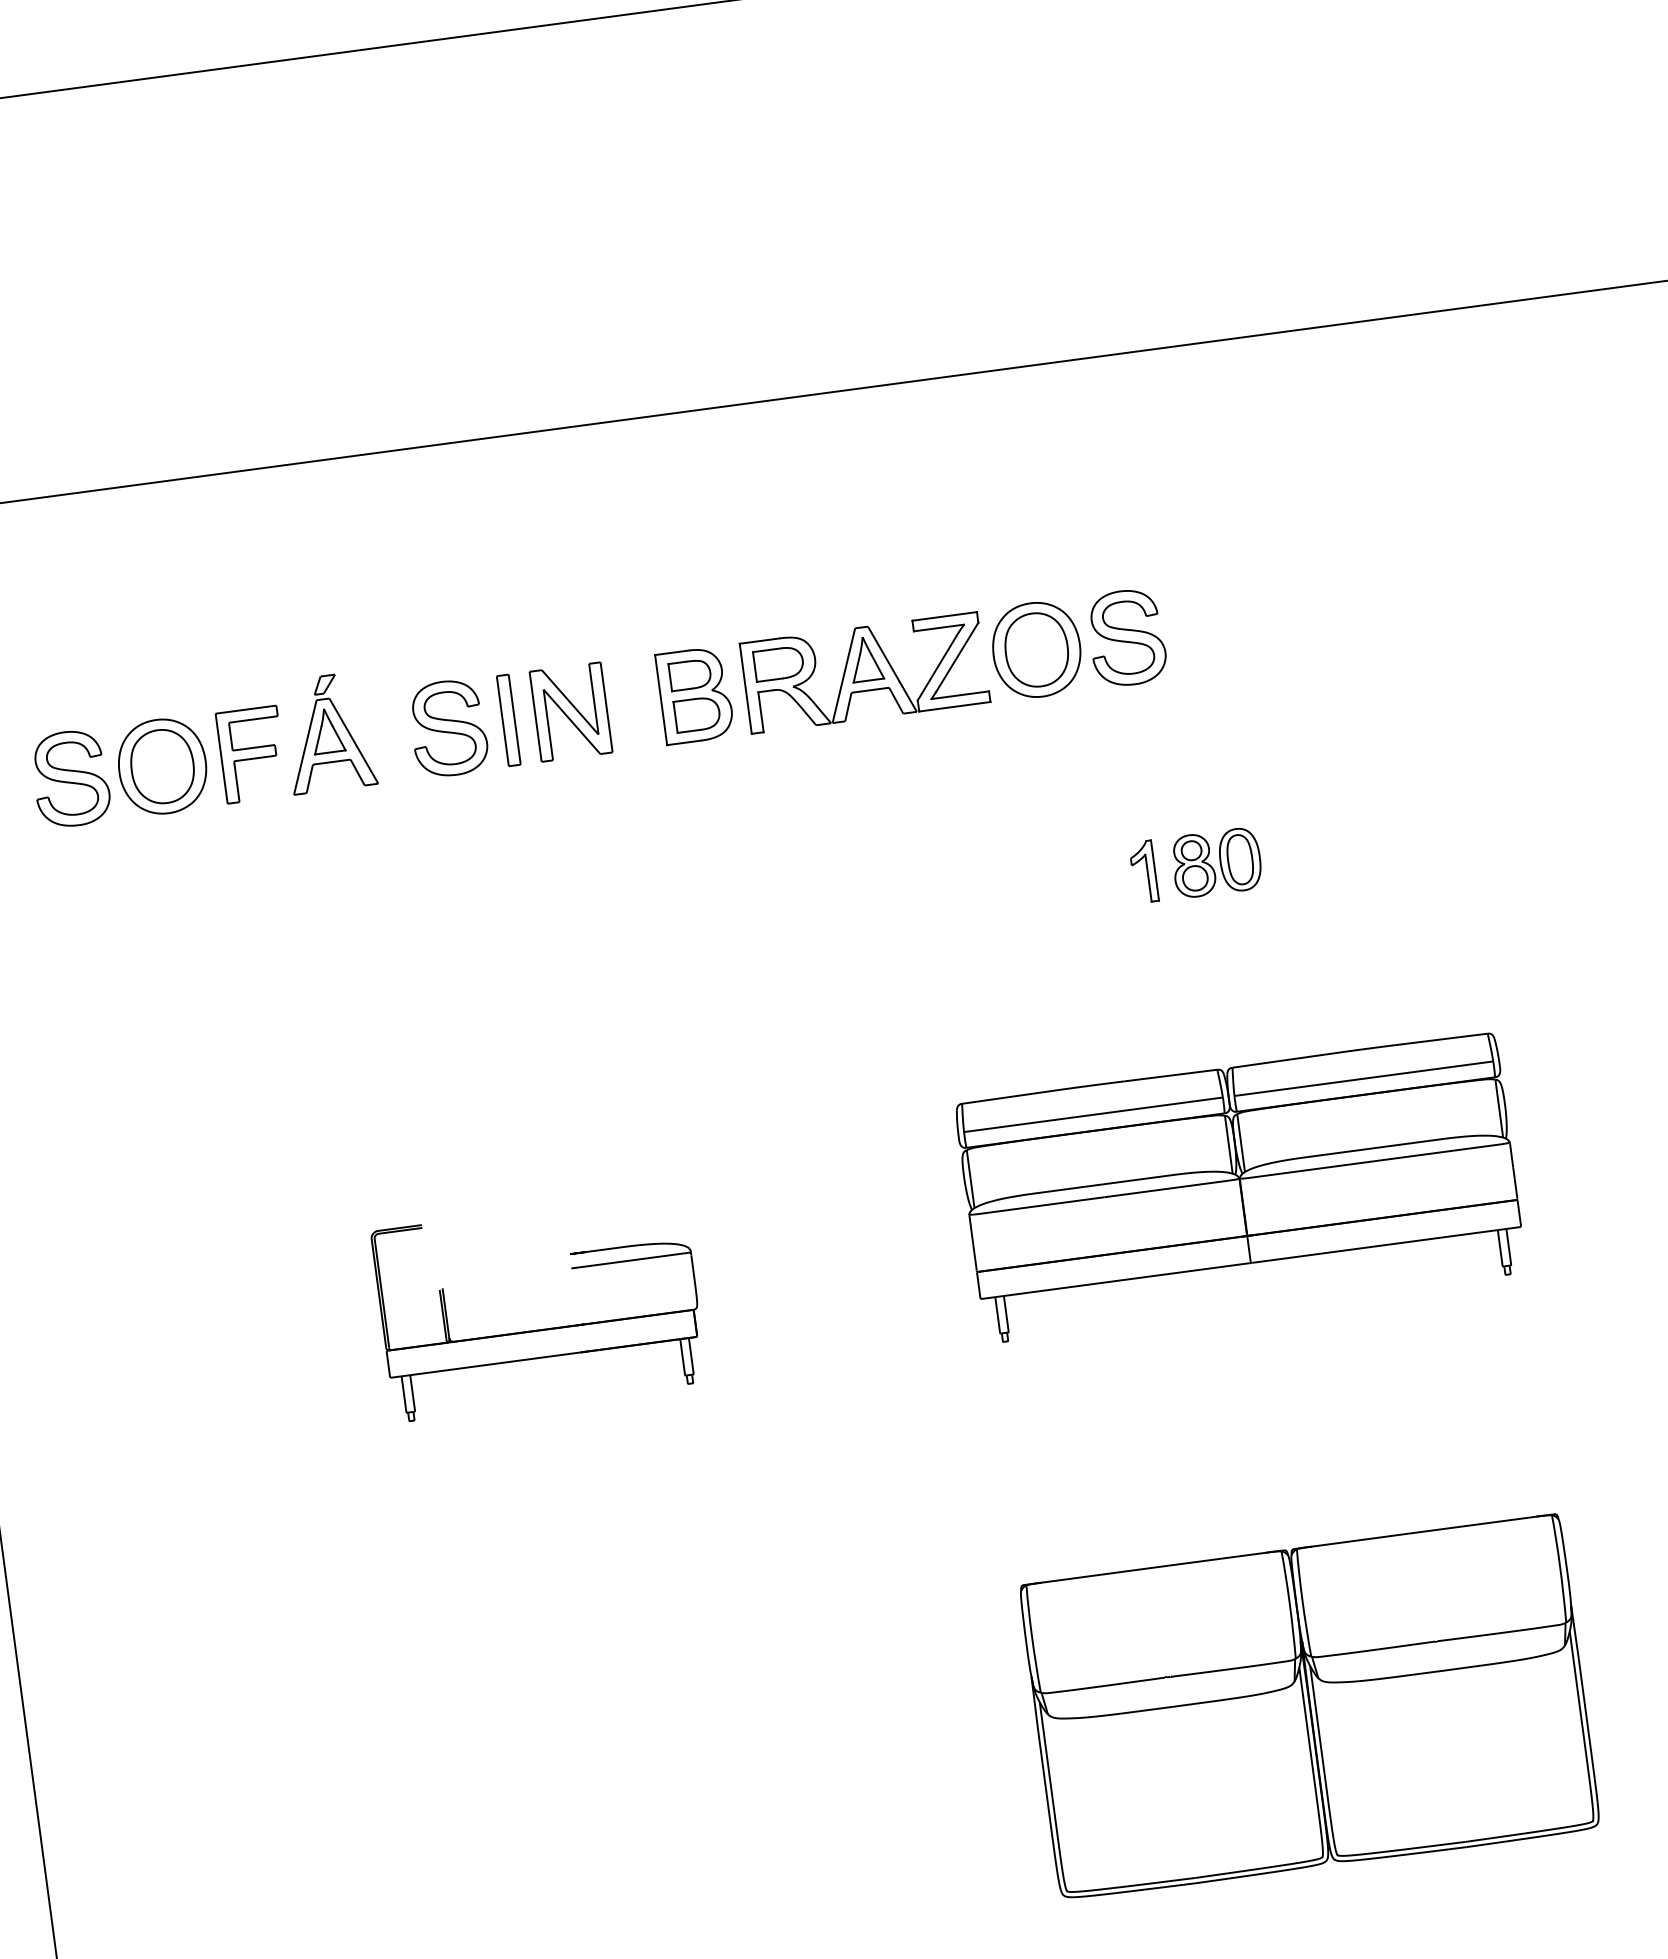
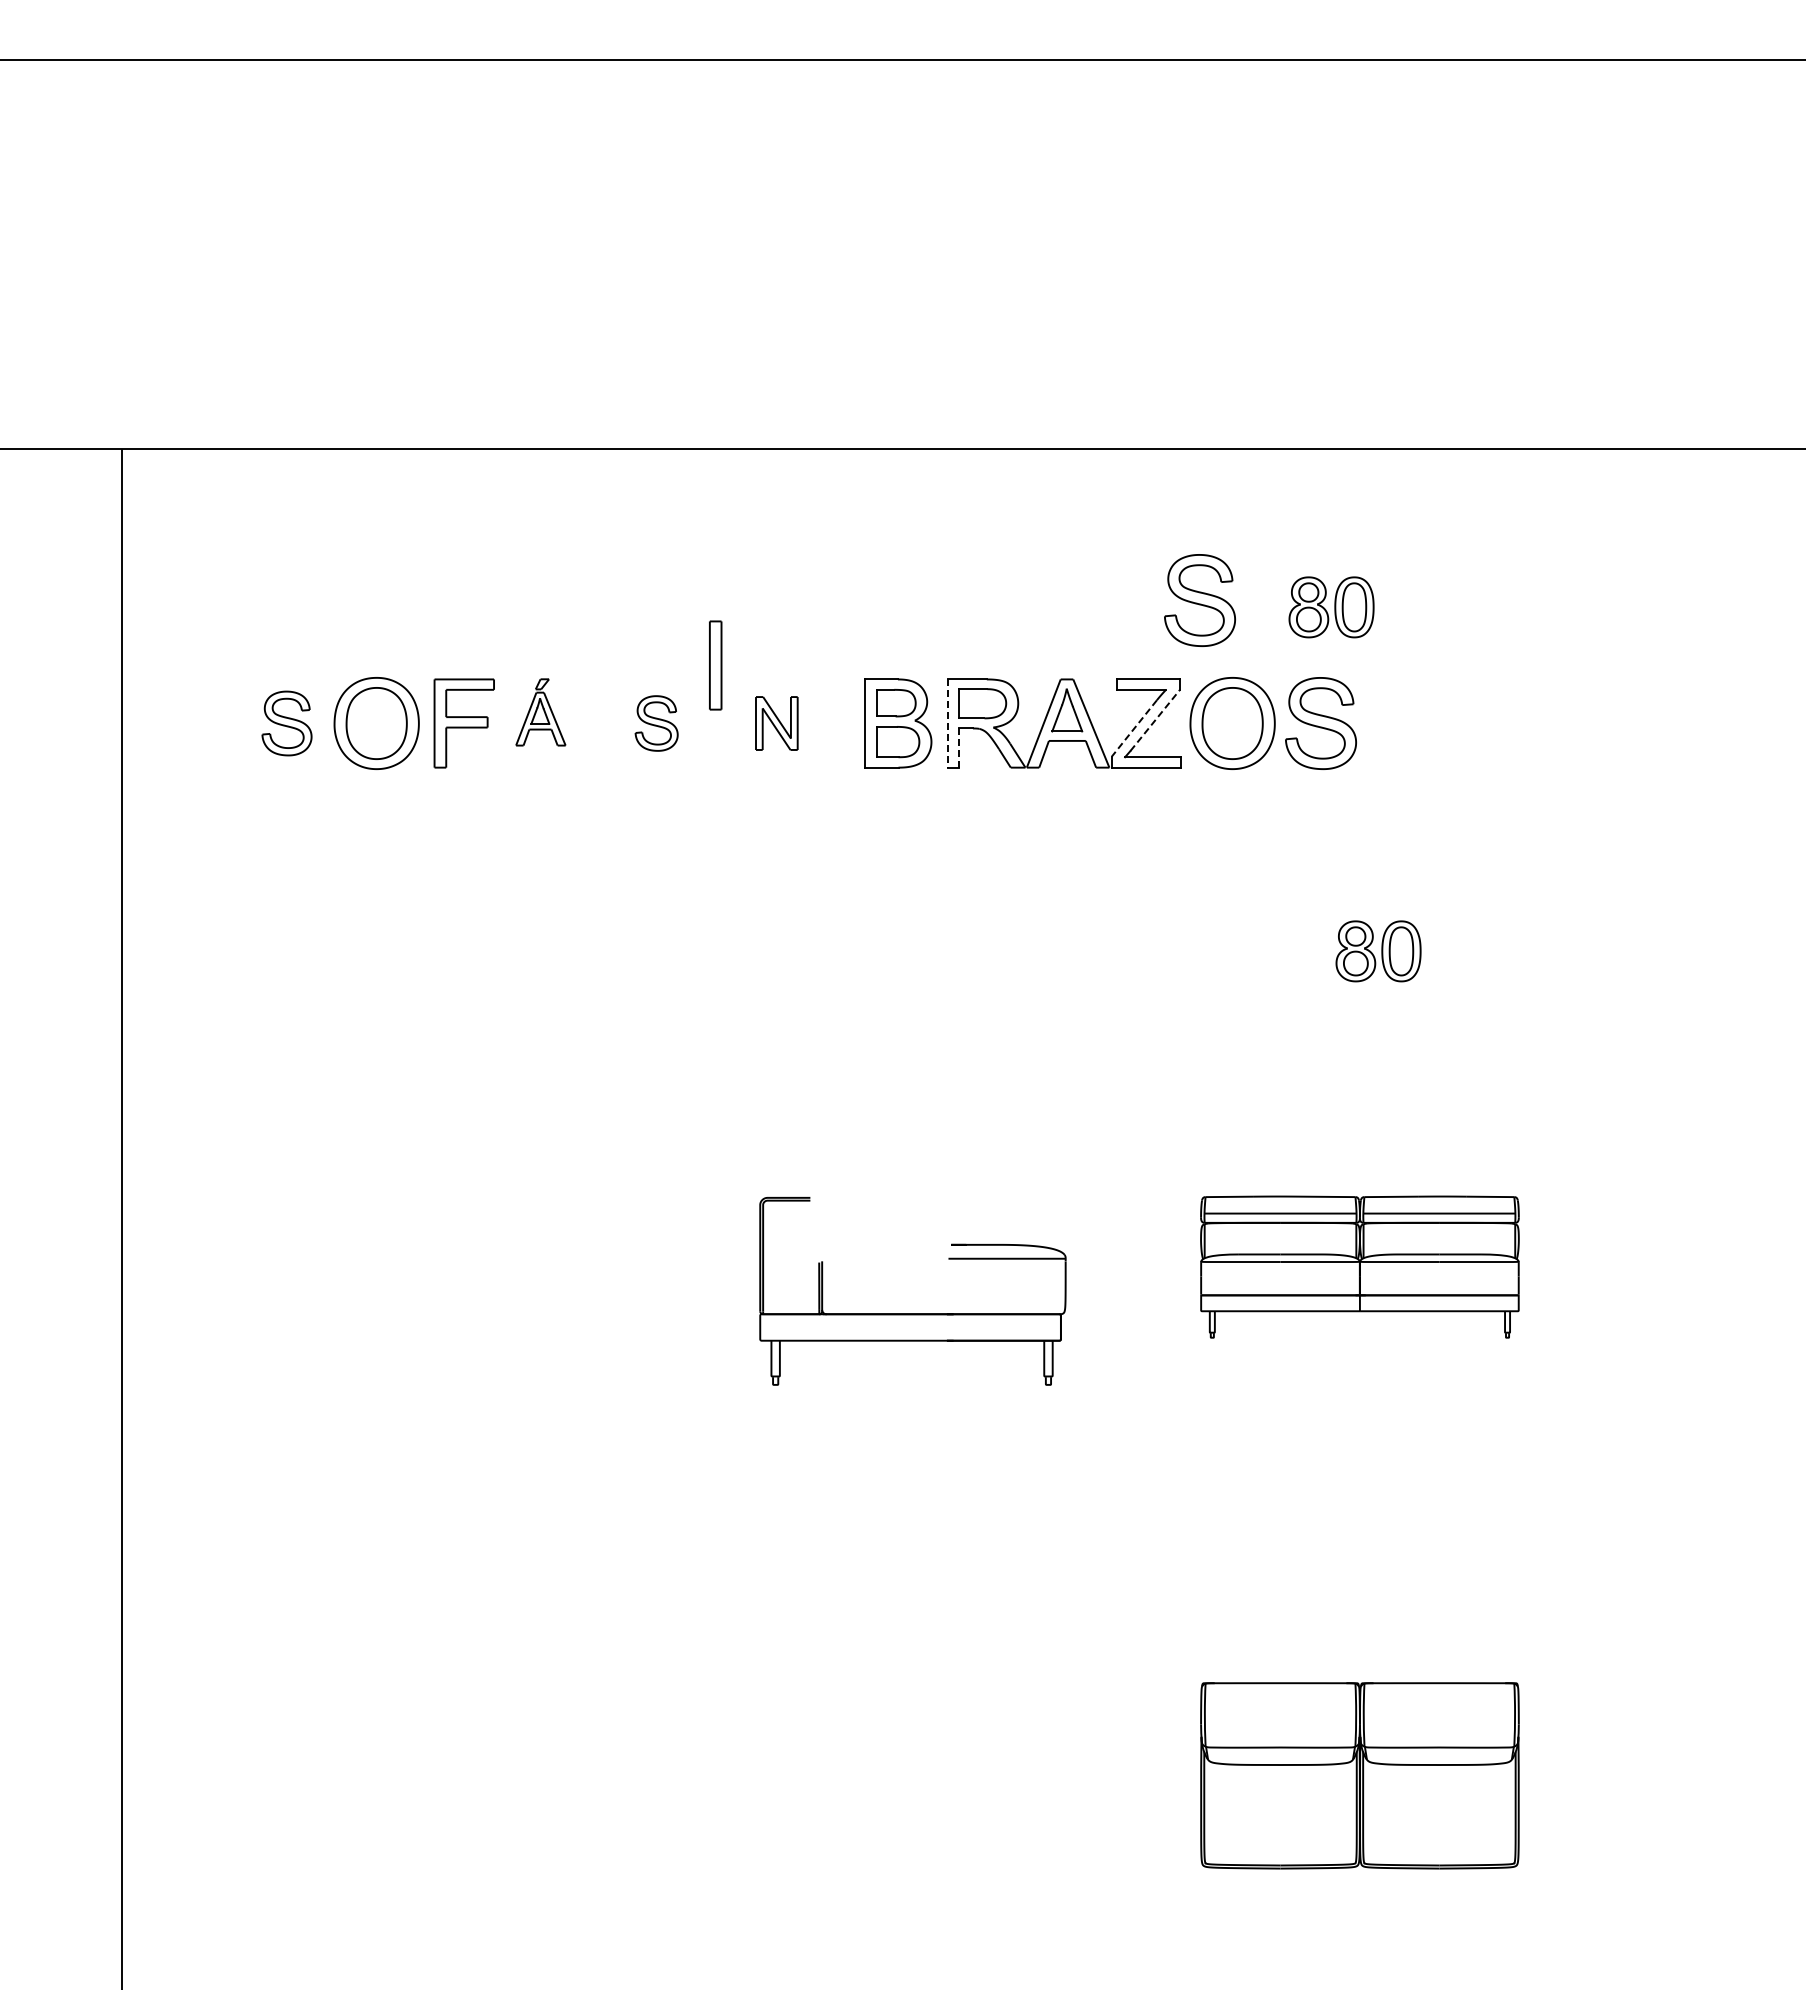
part: (1121, 518) -> (1331, 607), added
part: (986, 528) -> (1199, 600), added
line: (957, 657) -> (1155, 720), solid -> dashed
line: (936, 668) -> (1133, 728), solid -> dashed
line: (745, 689) -> (947, 724), solid -> dashed
part: (570, 712) -> (776, 723), size x0.6
line: (761, 712) -> (959, 748), solid -> dashed
part: (508, 720) -> (715, 665), moved
part: (448, 728) -> (656, 723), size x0.6
part: (328, 733) -> (540, 712), size x0.6
part: (70, 778) -> (286, 723), size x0.7
part: (1143, 871) -> (1306, 950), removed
part: (1240, 1187) -> (1359, 1266), size x0.6
part: (541, 1329) -> (912, 1313), moved
part: (1309, 1707) -> (1359, 1775), size x0.6

